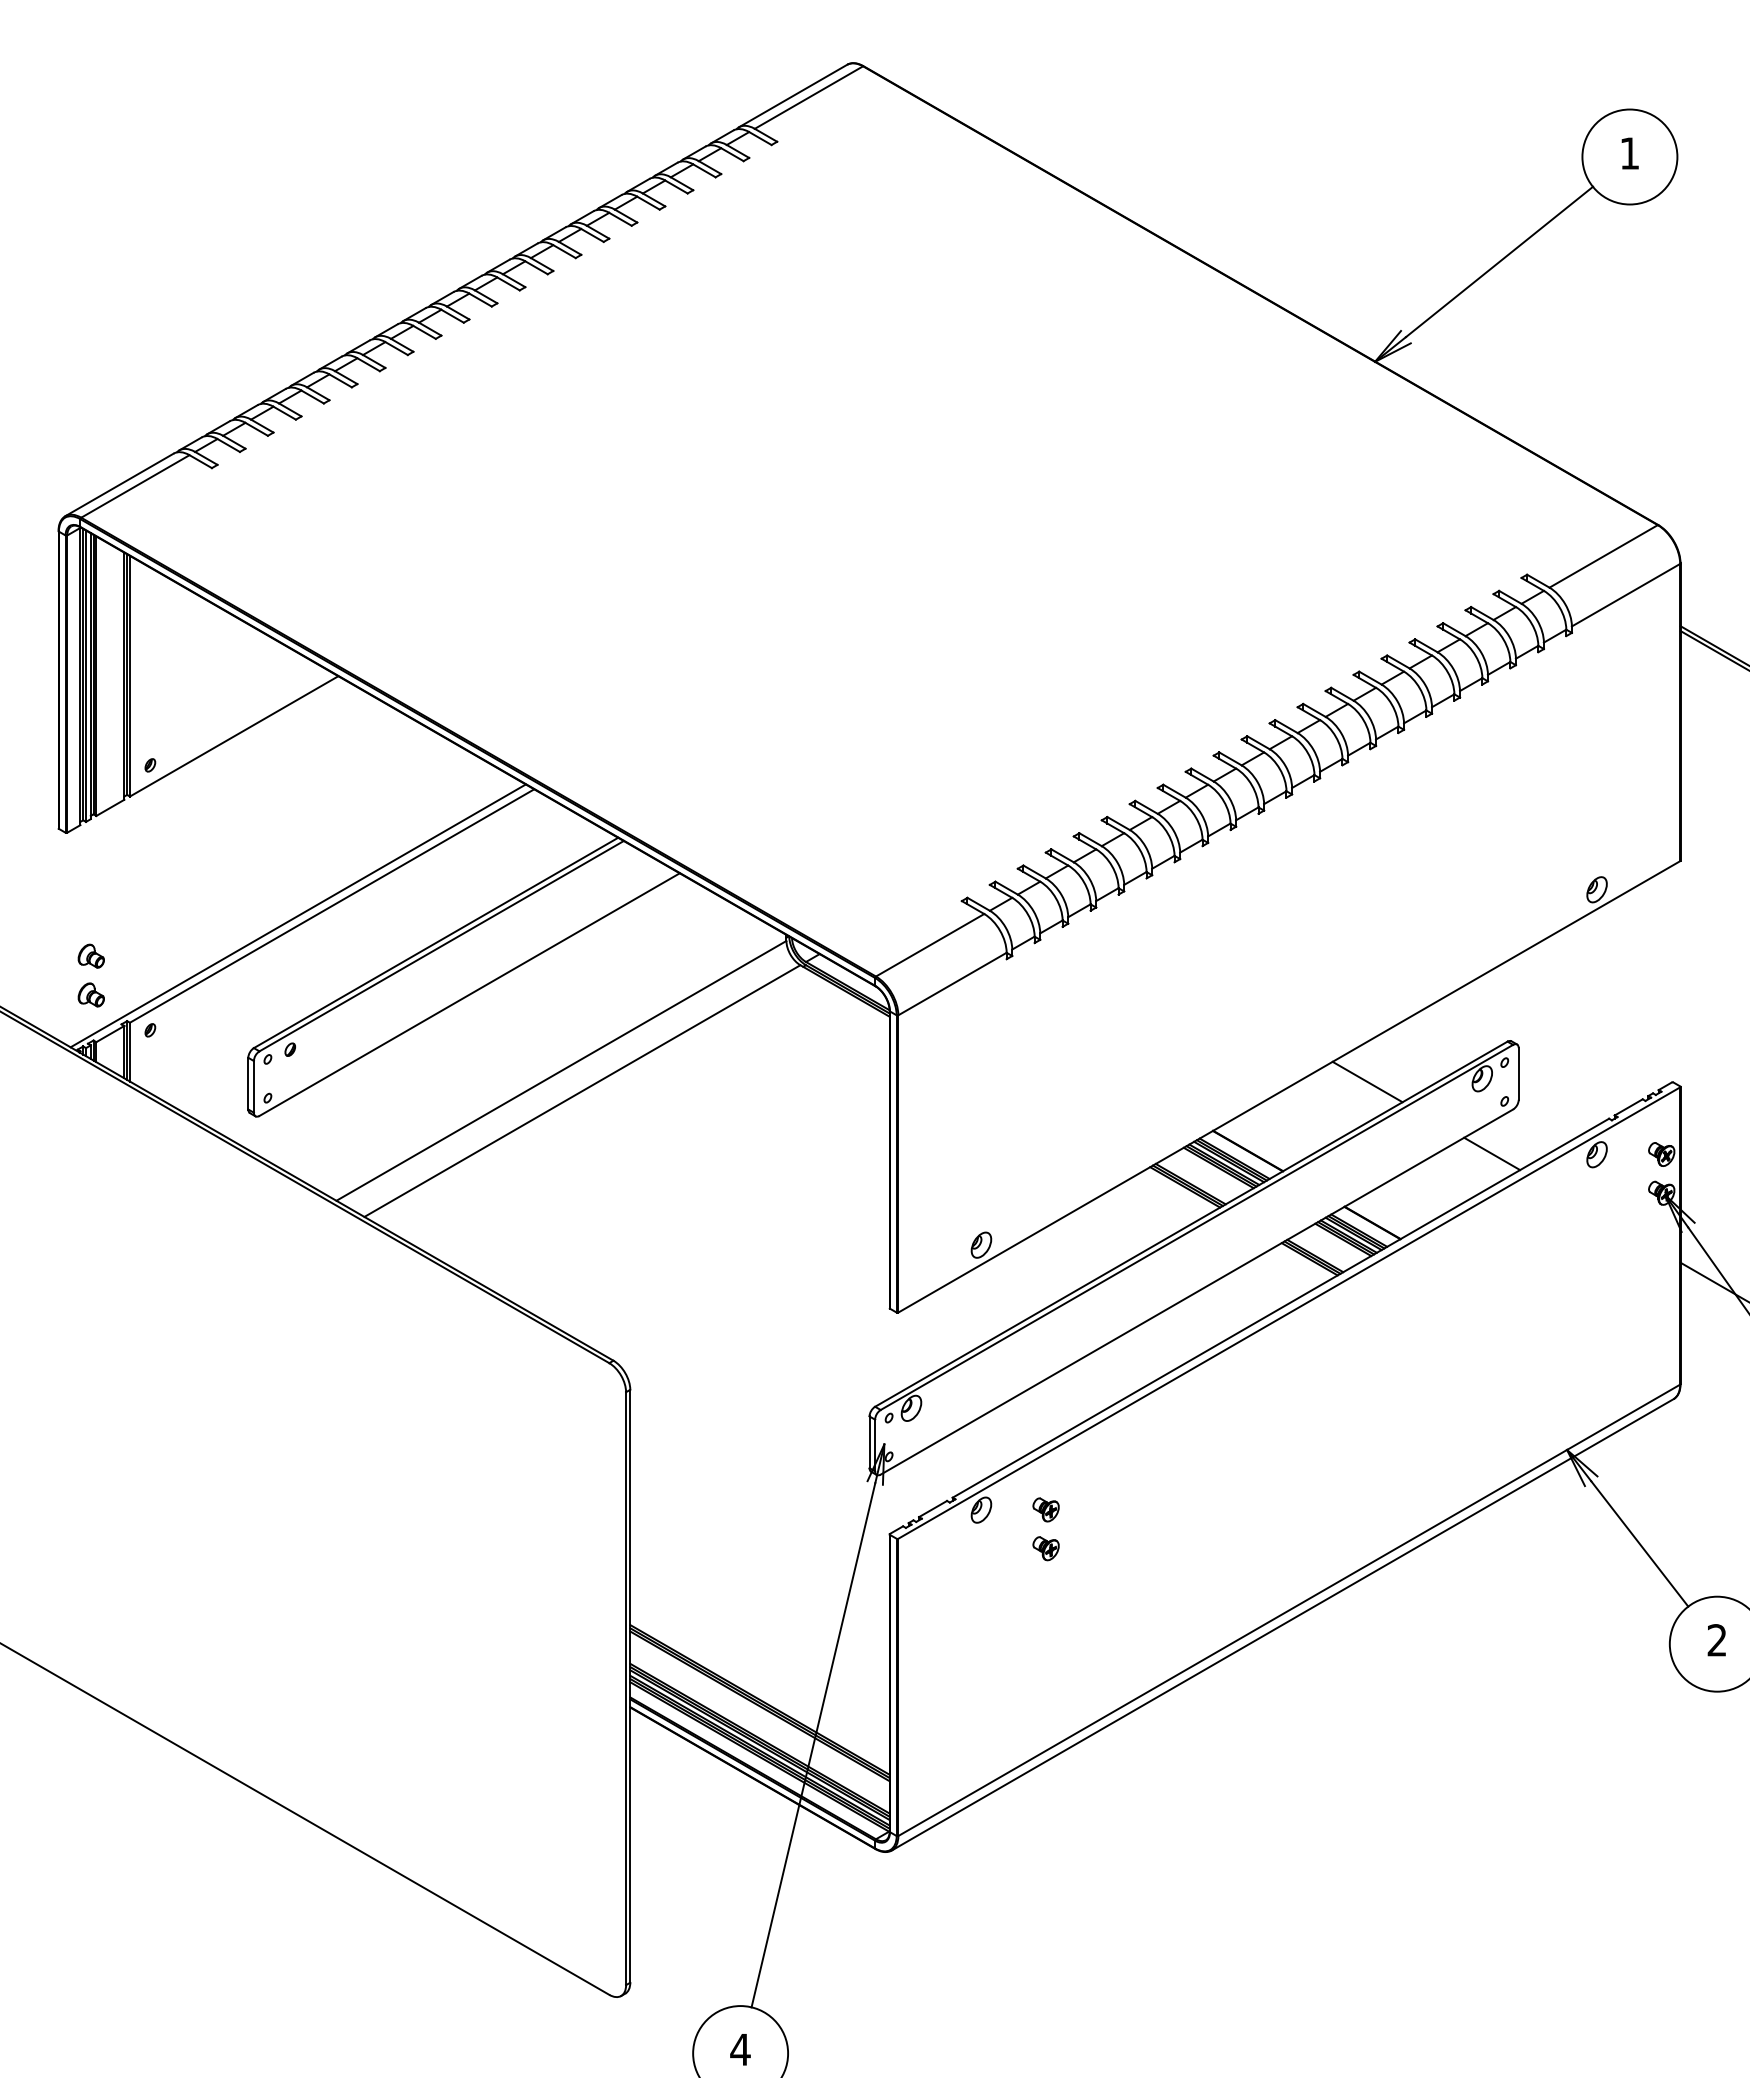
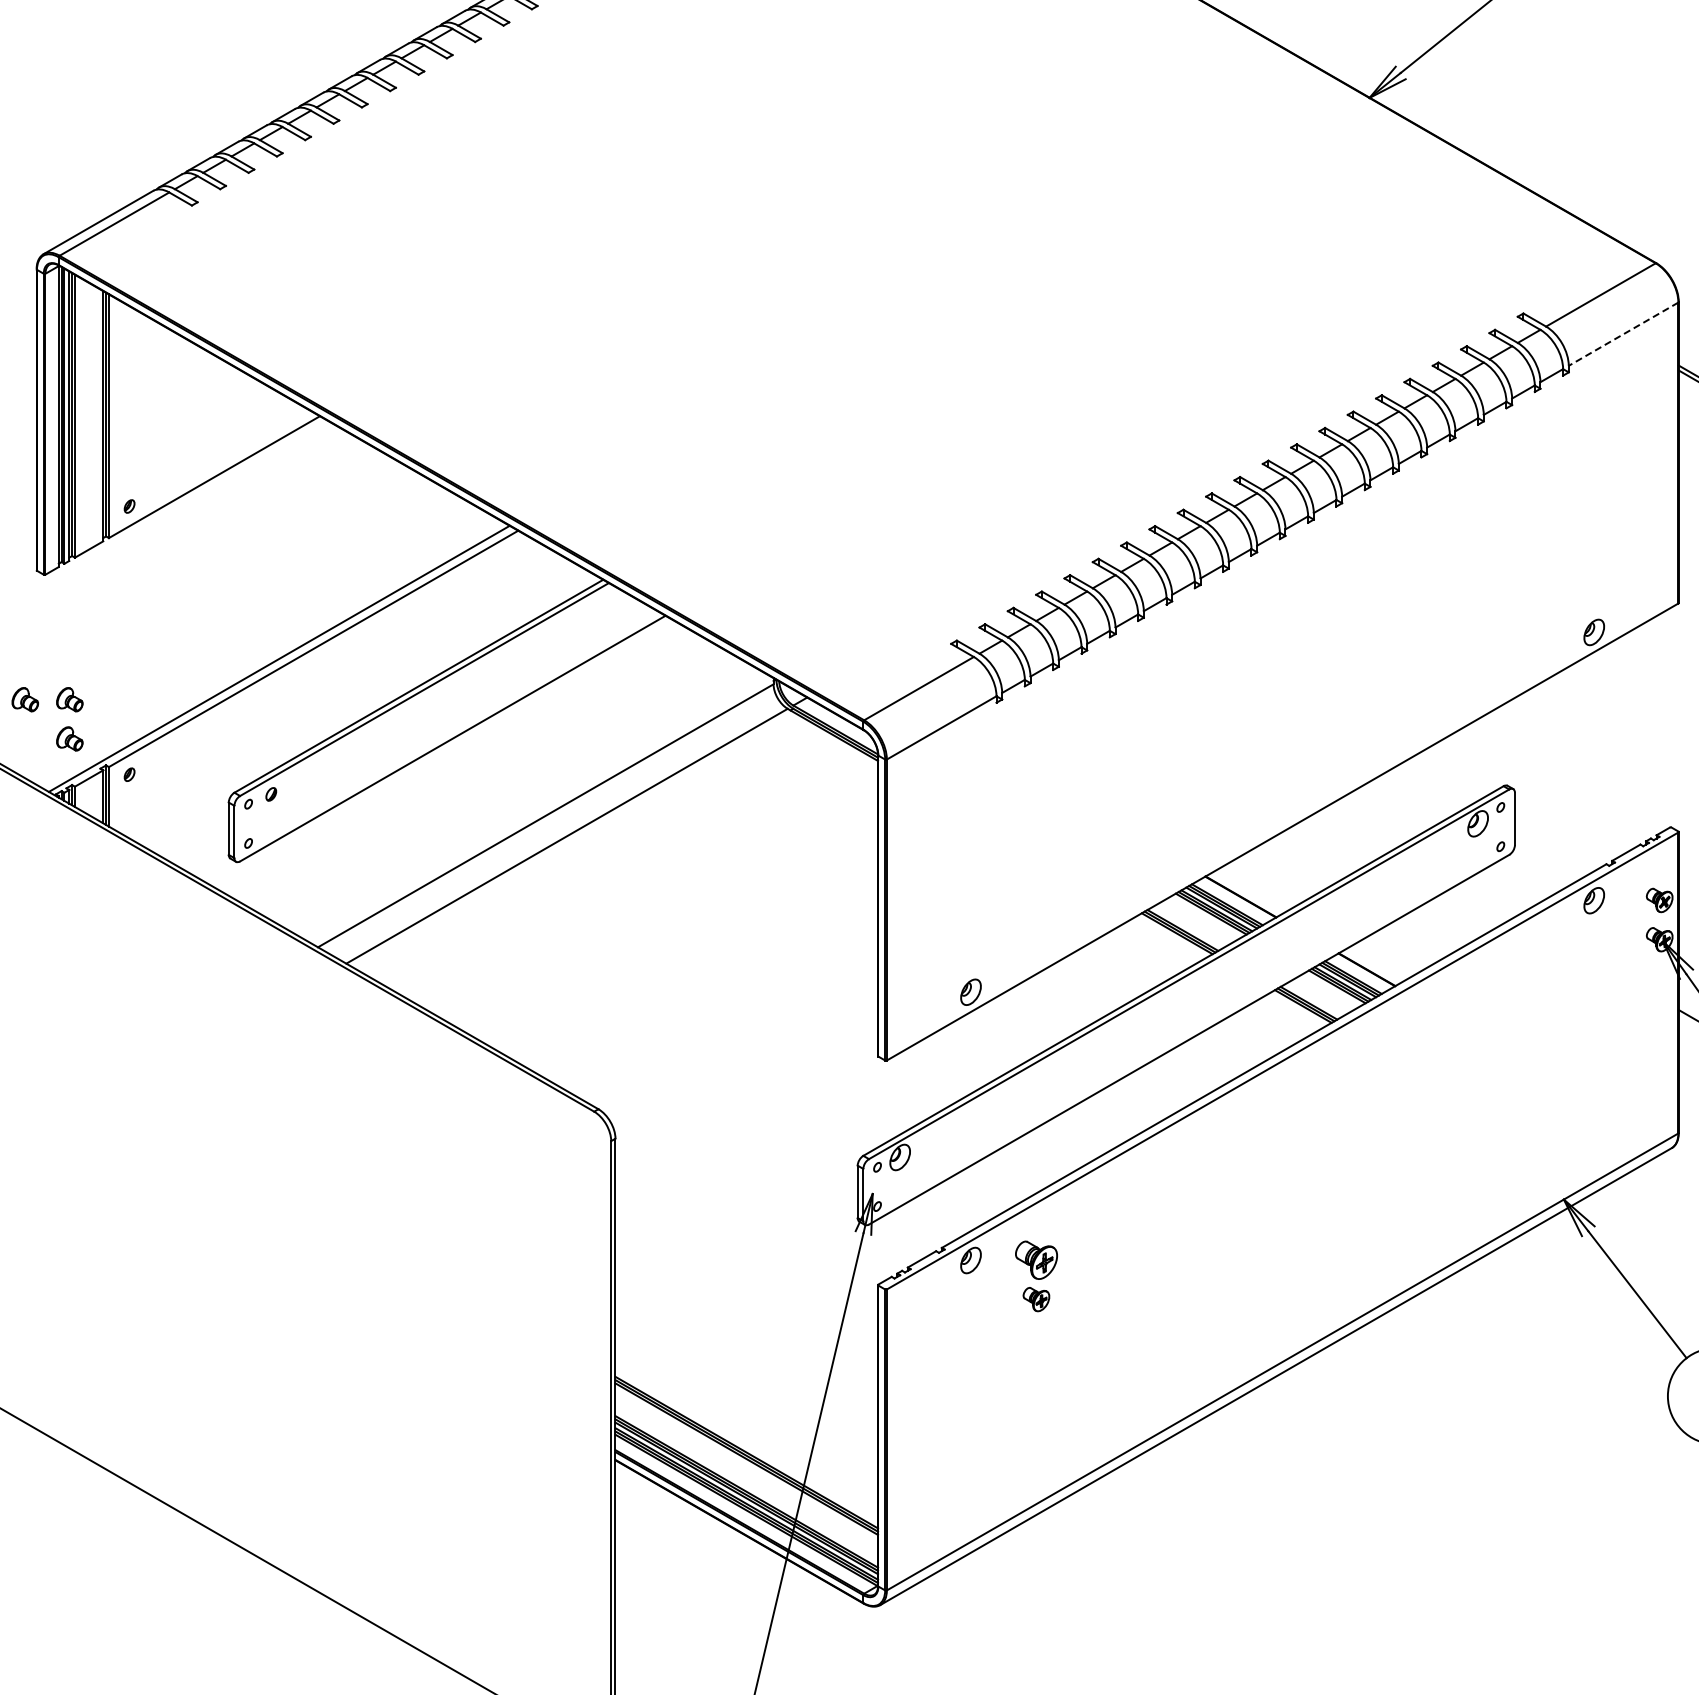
line: (1626, 595) -> (1624, 334), solid -> dashed
part: (46, 955) -> (24, 698), added
line: (1367, 1081) -> (1361, 826), removed
line: (1492, 1153) -> (1488, 899), removed
part: (1045, 1509) -> (1035, 1259), size x1.6

